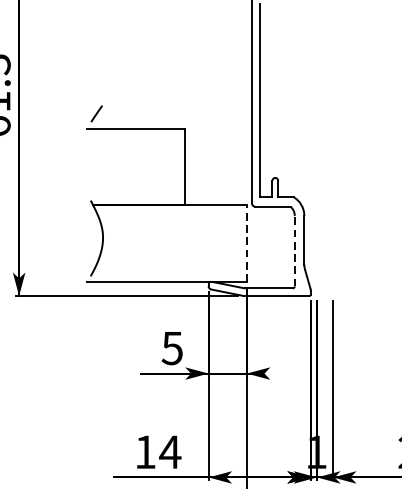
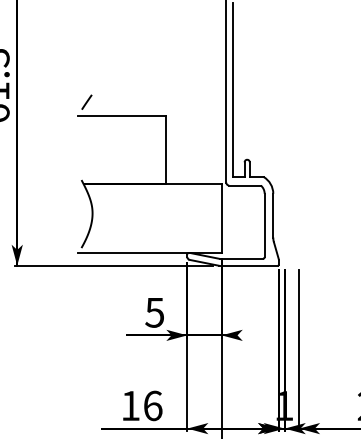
line: (246, 243) -> (221, 218), dashed -> solid
line: (294, 251) -> (264, 225), dashed -> solid
text: (169, 451) -> (152, 405), 14 -> 16

